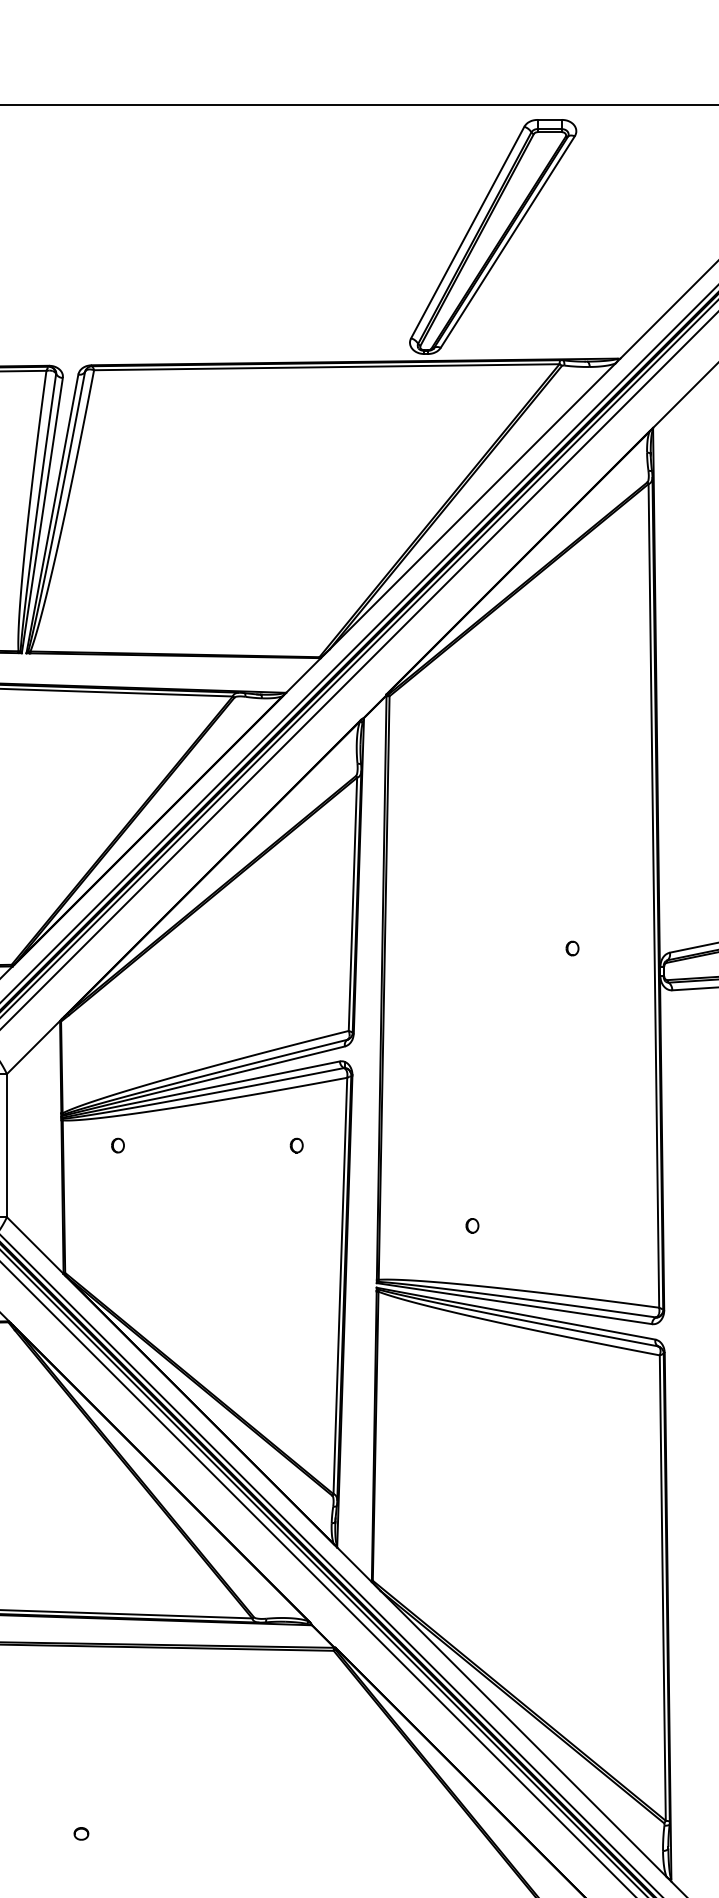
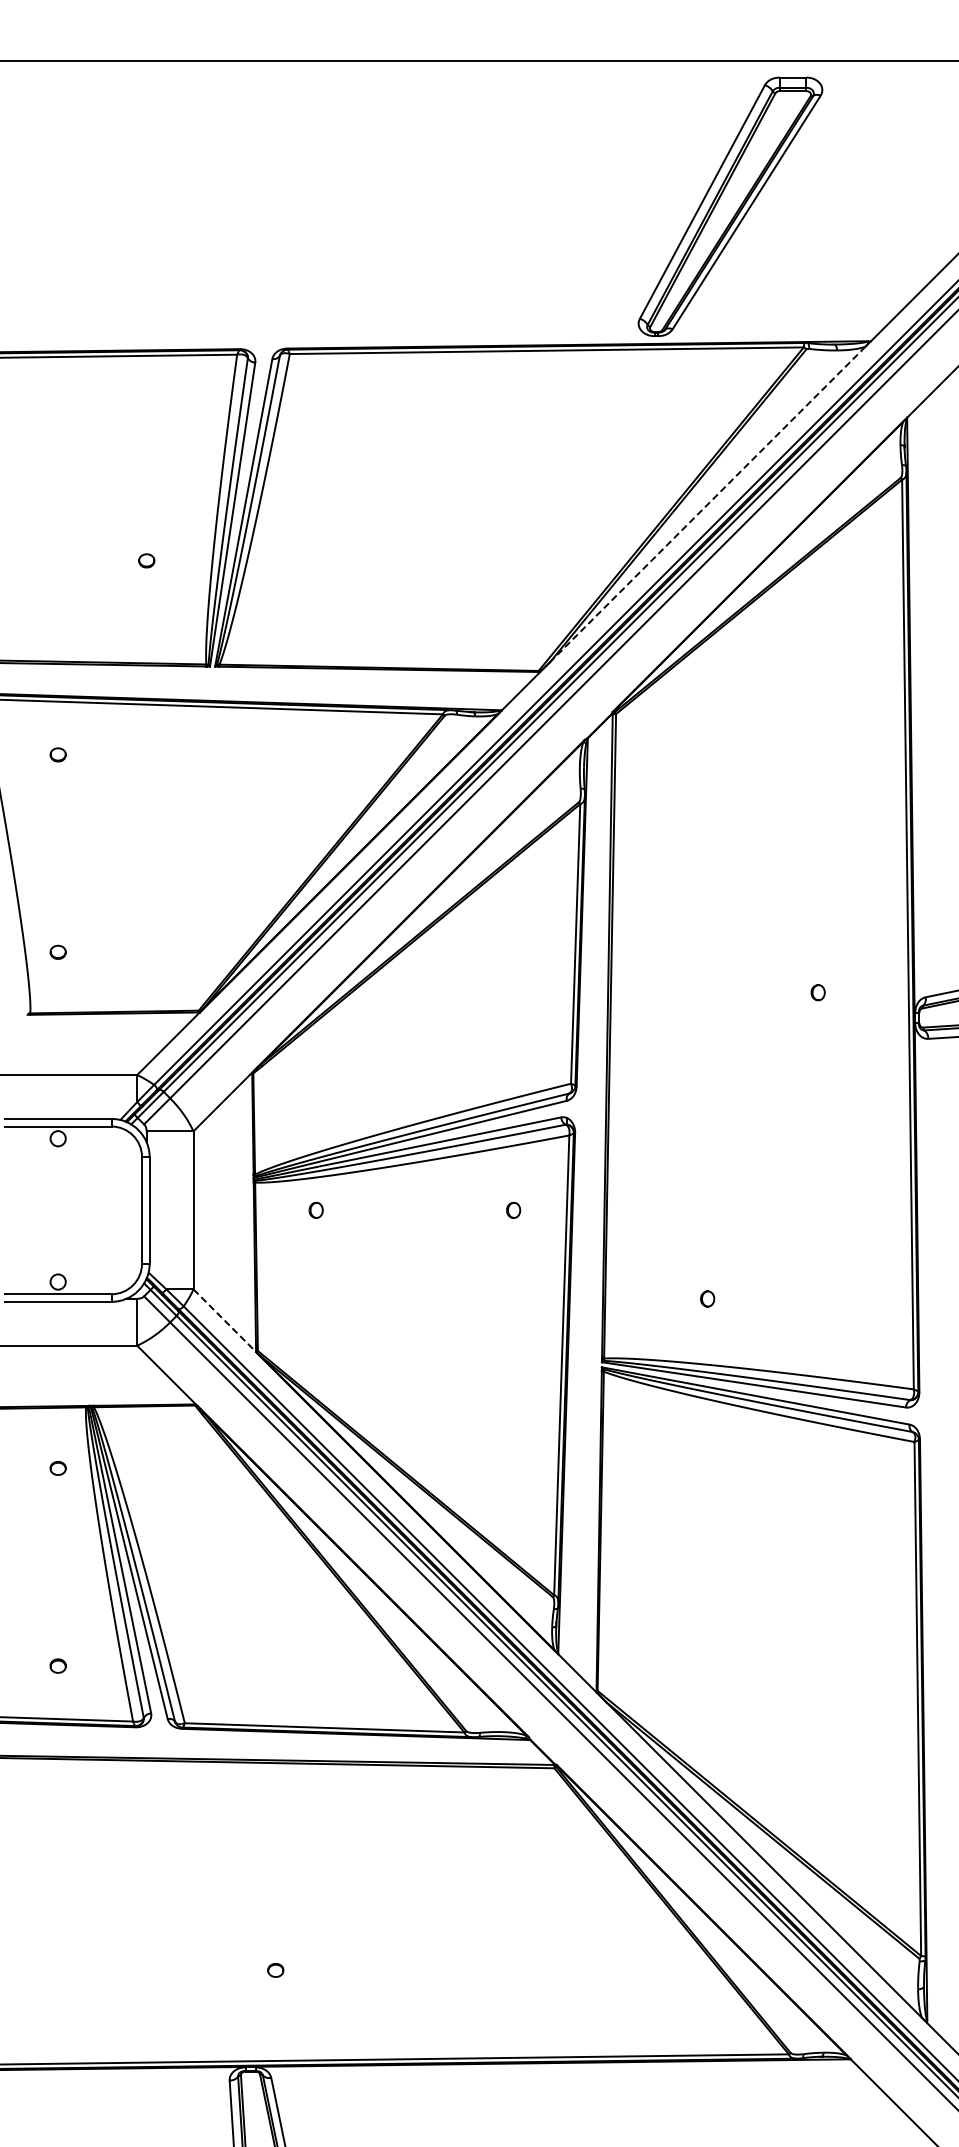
line: (472, 506) -> (707, 504), solid -> dashed
line: (35, 1246) -> (225, 1321), solid -> dashed

